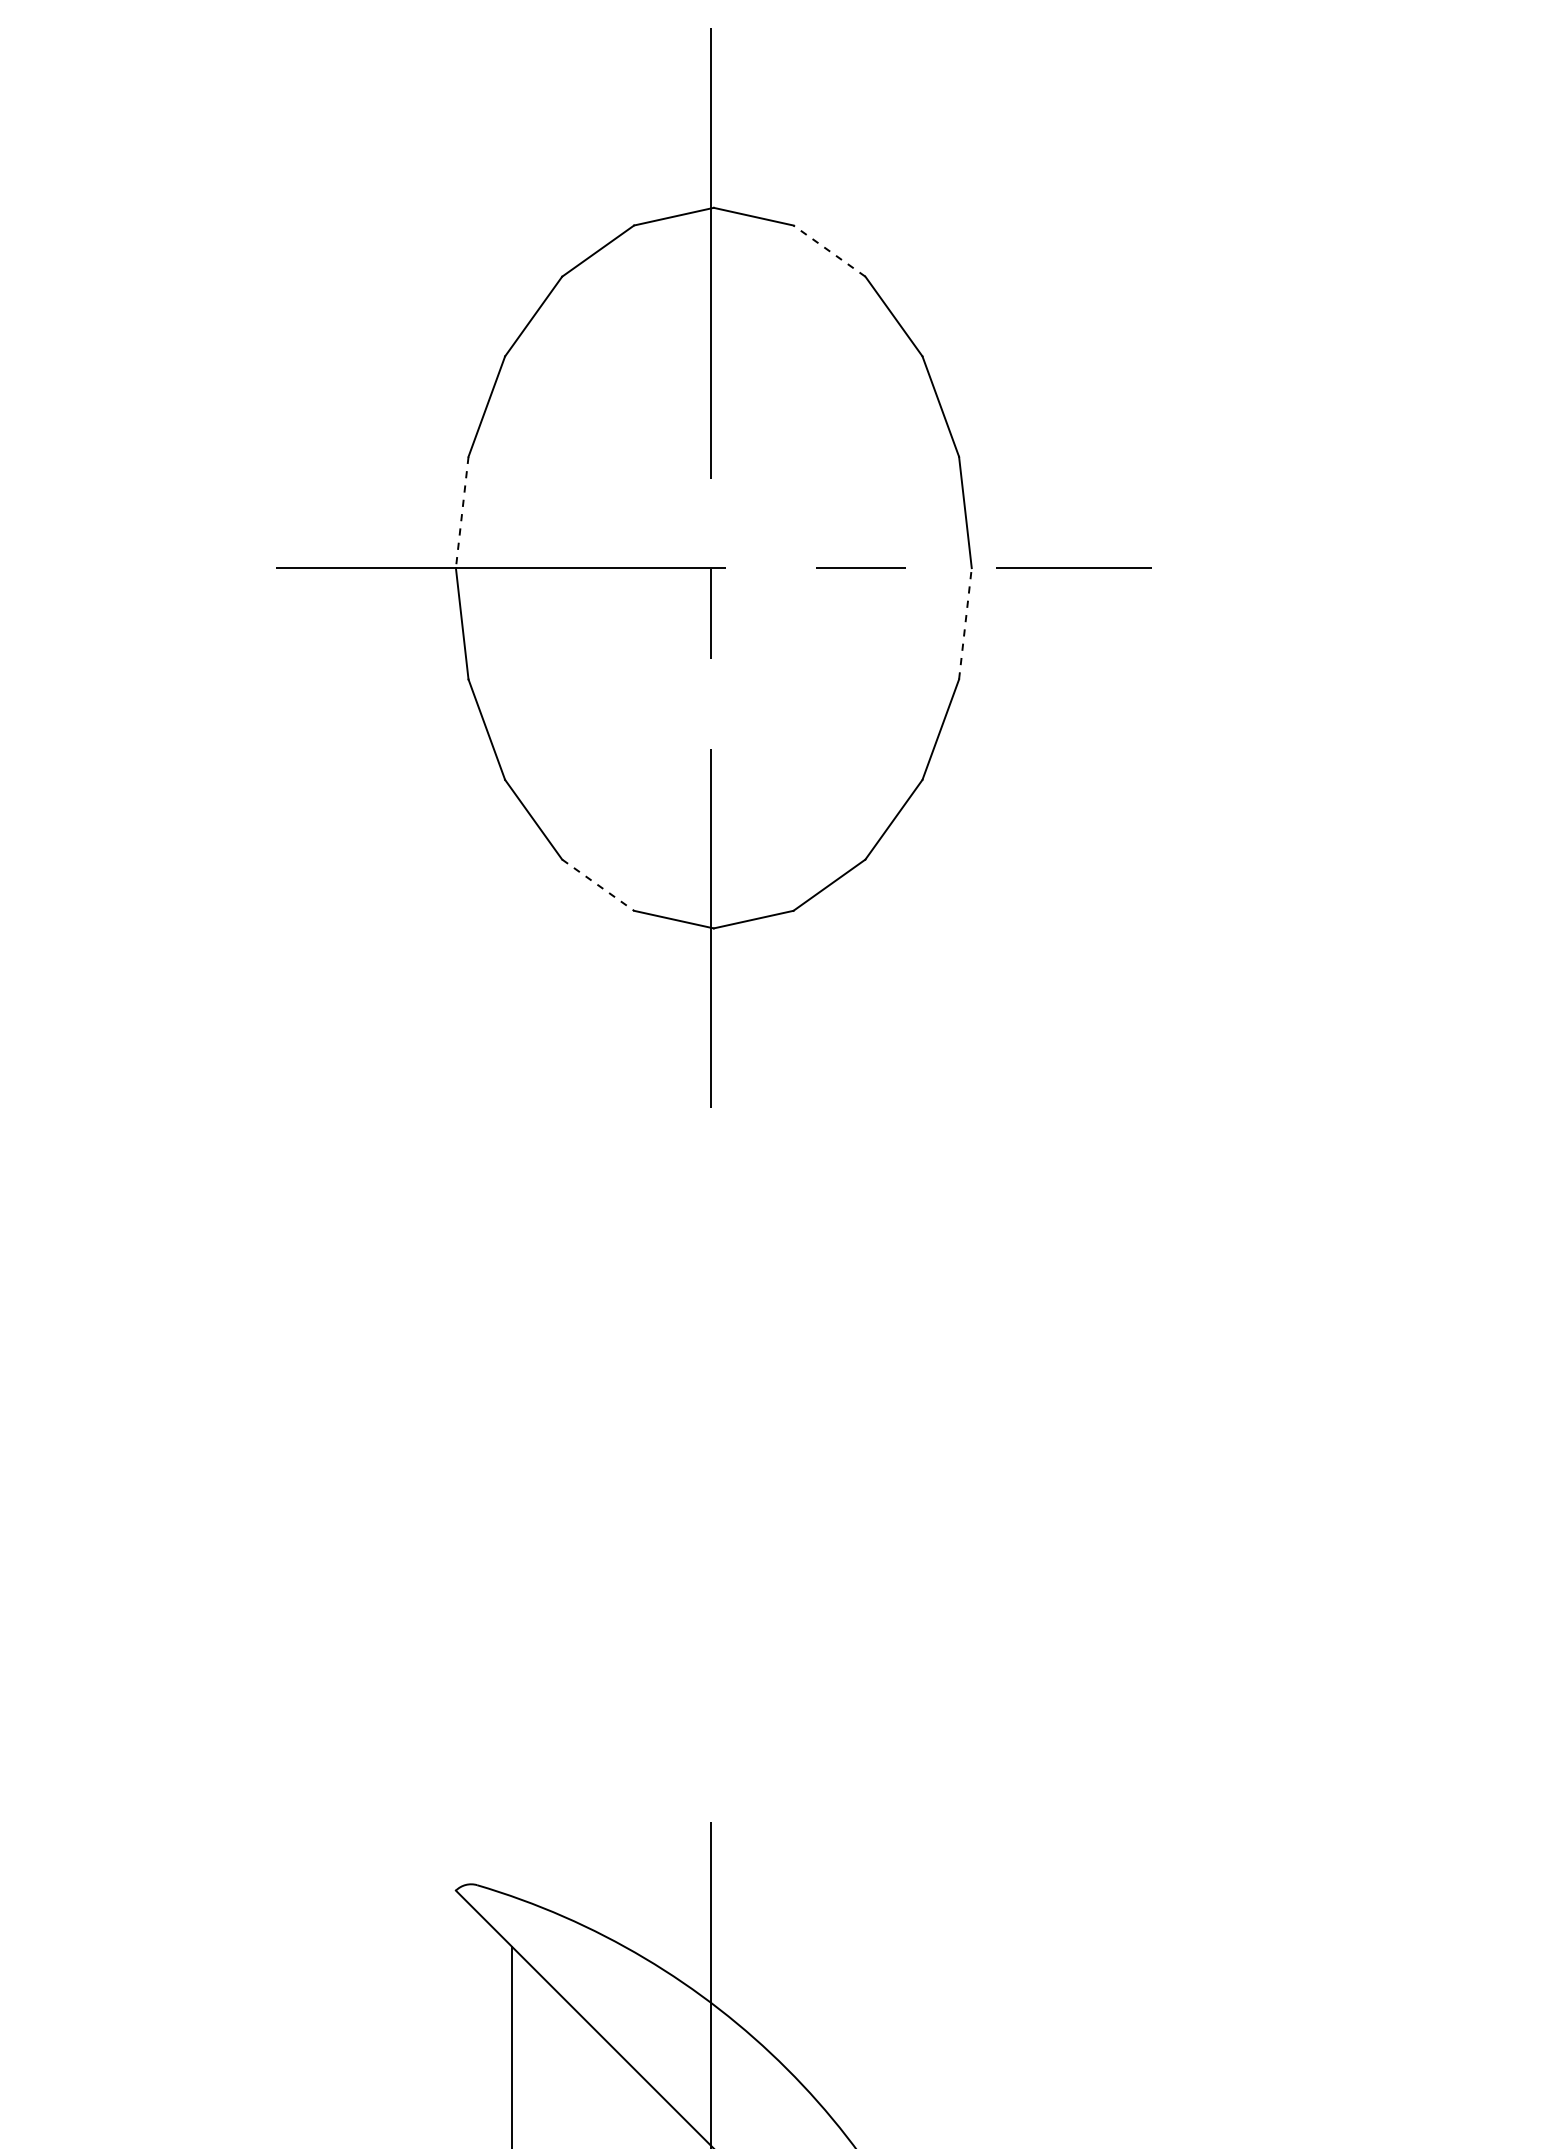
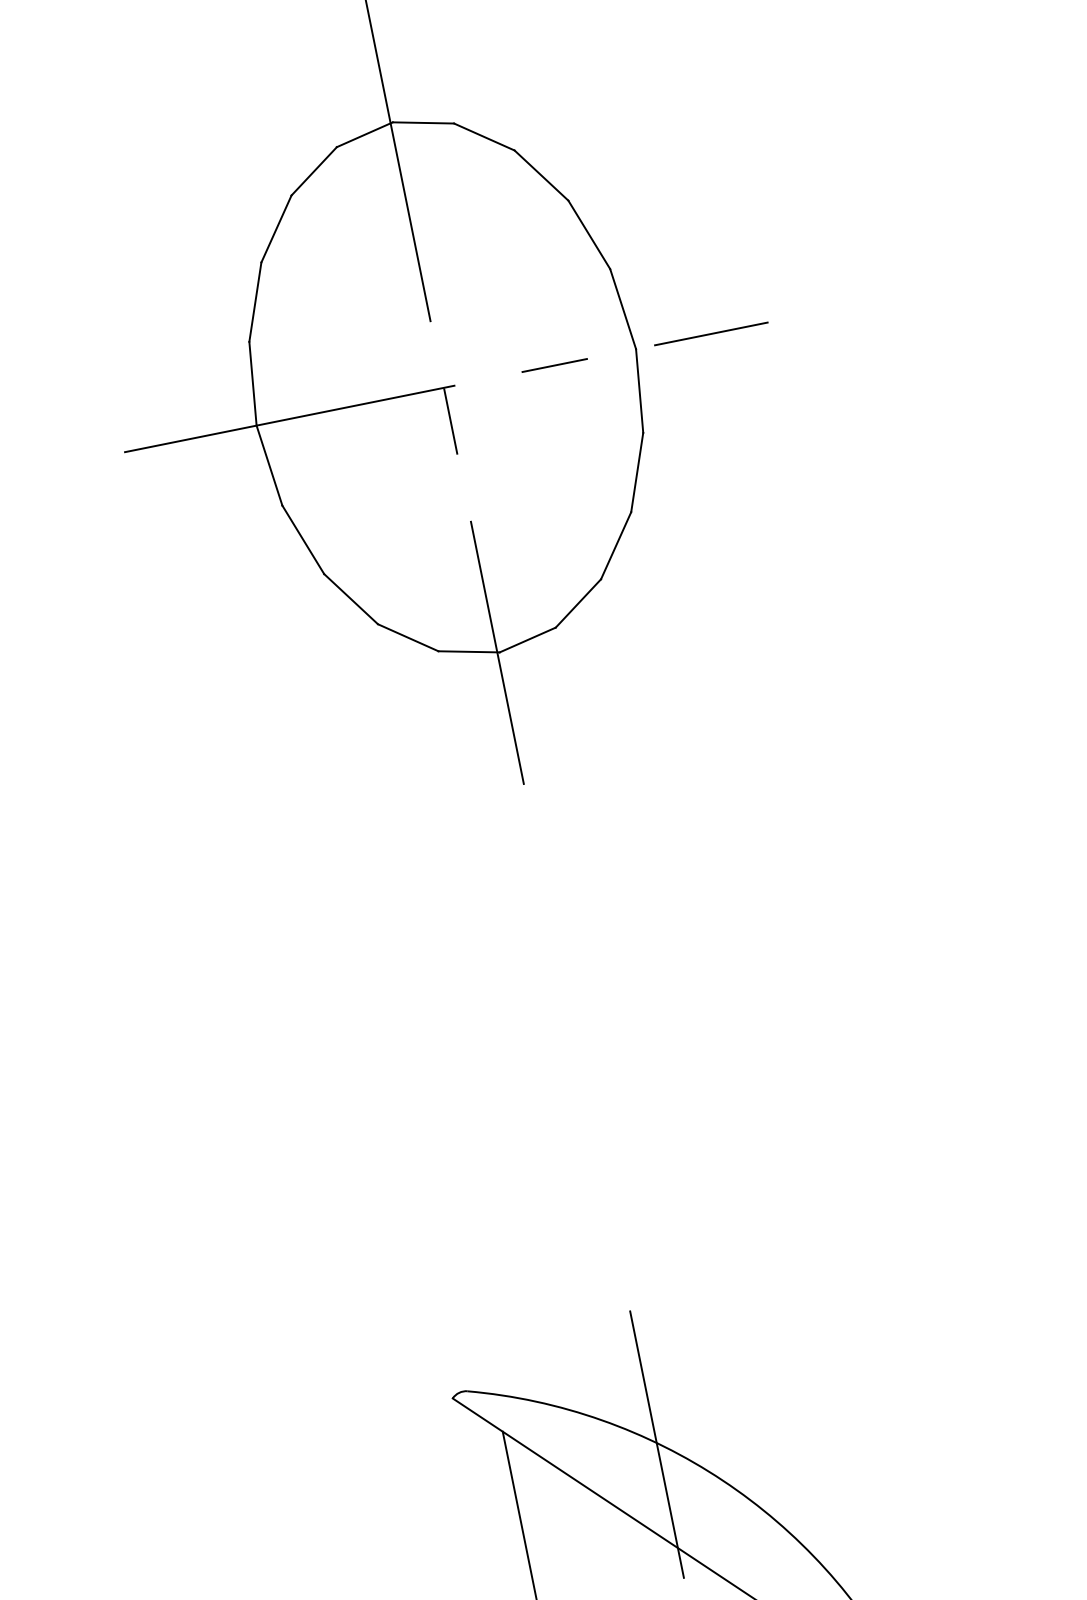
line: (829, 250) -> (484, 136), dashed -> solid
line: (462, 512) -> (253, 383), dashed -> solid
line: (965, 623) -> (639, 390), dashed -> solid
line: (598, 885) -> (408, 637), dashed -> solid

